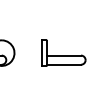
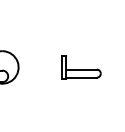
part: (63, 52) -> (80, 66), size x0.7

